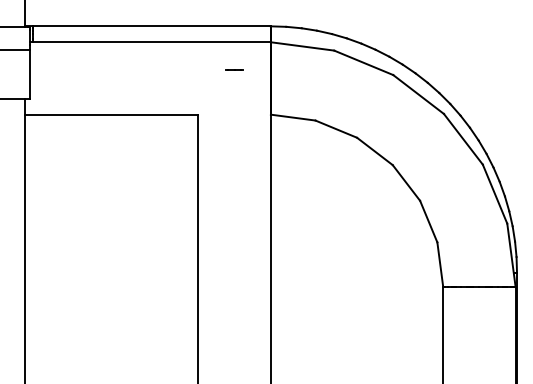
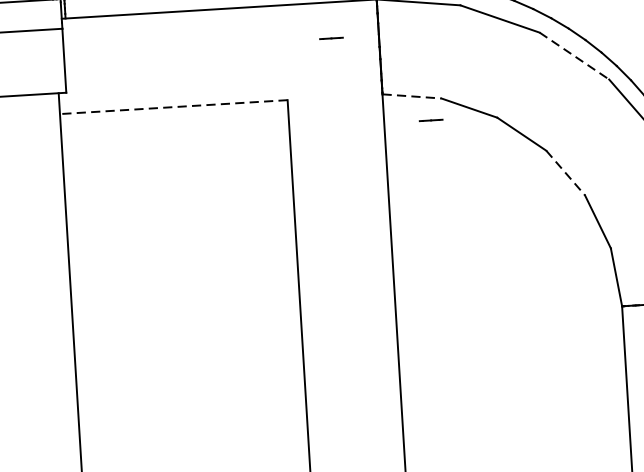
line: (418, 94) -> (574, 56), solid -> dashed
line: (111, 114) -> (173, 106), solid -> dashed
line: (293, 117) -> (412, 96), solid -> dashed
line: (306, 136) -> (430, 120), added
line: (406, 183) -> (565, 173), solid -> dashed

